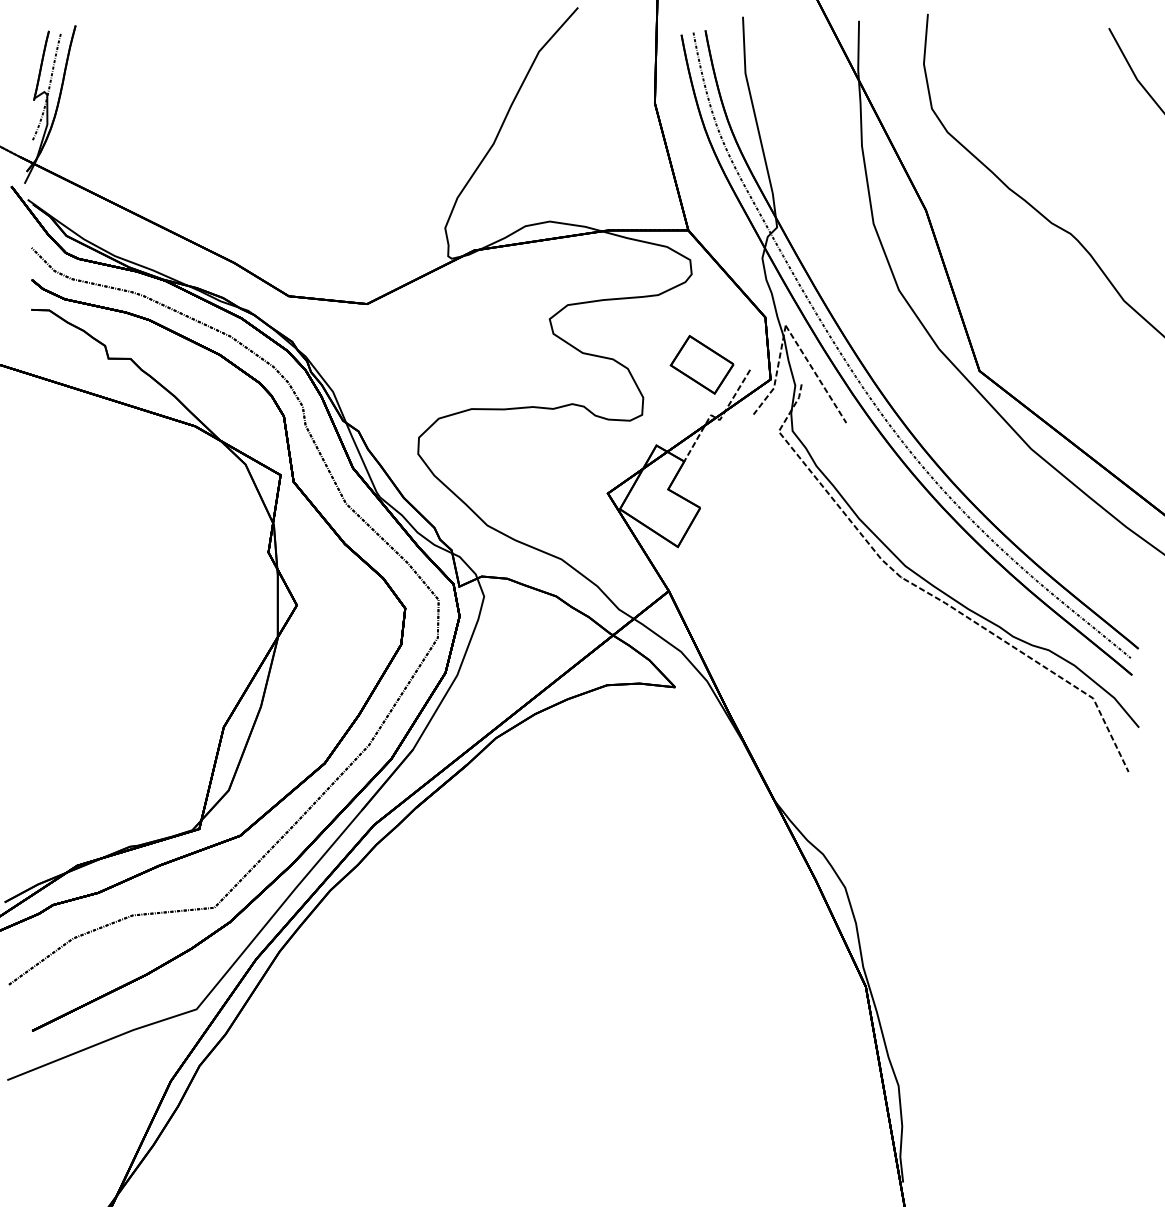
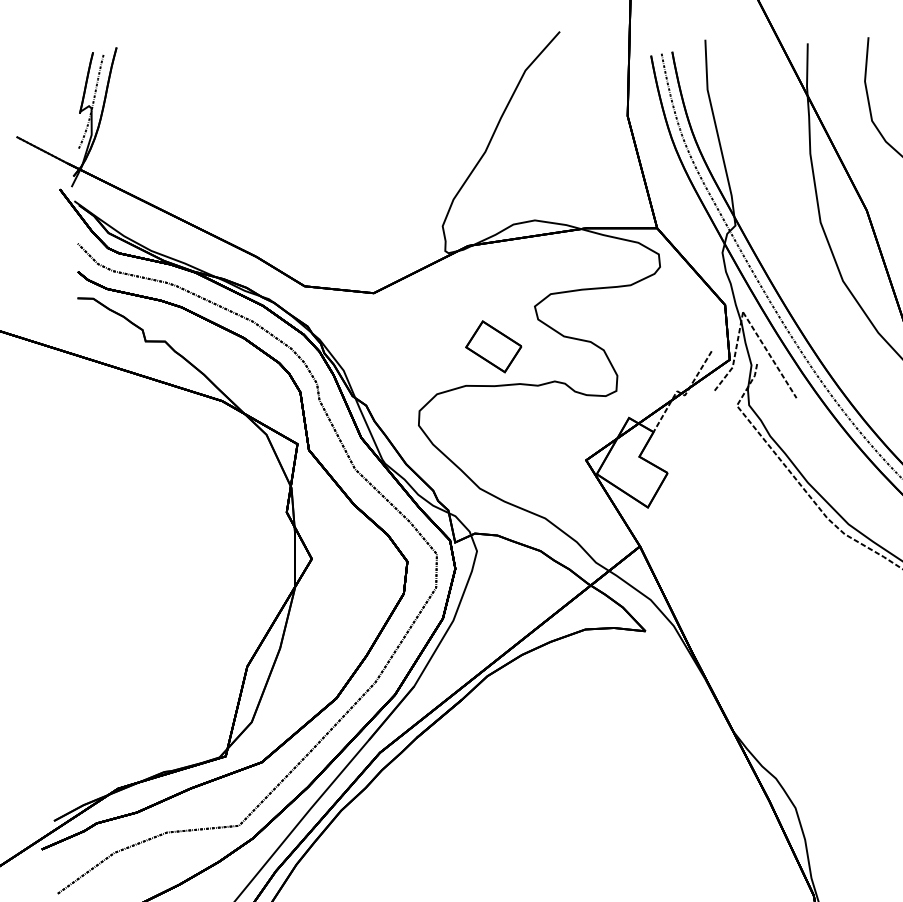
part: (701, 364) -> (493, 346), moved

